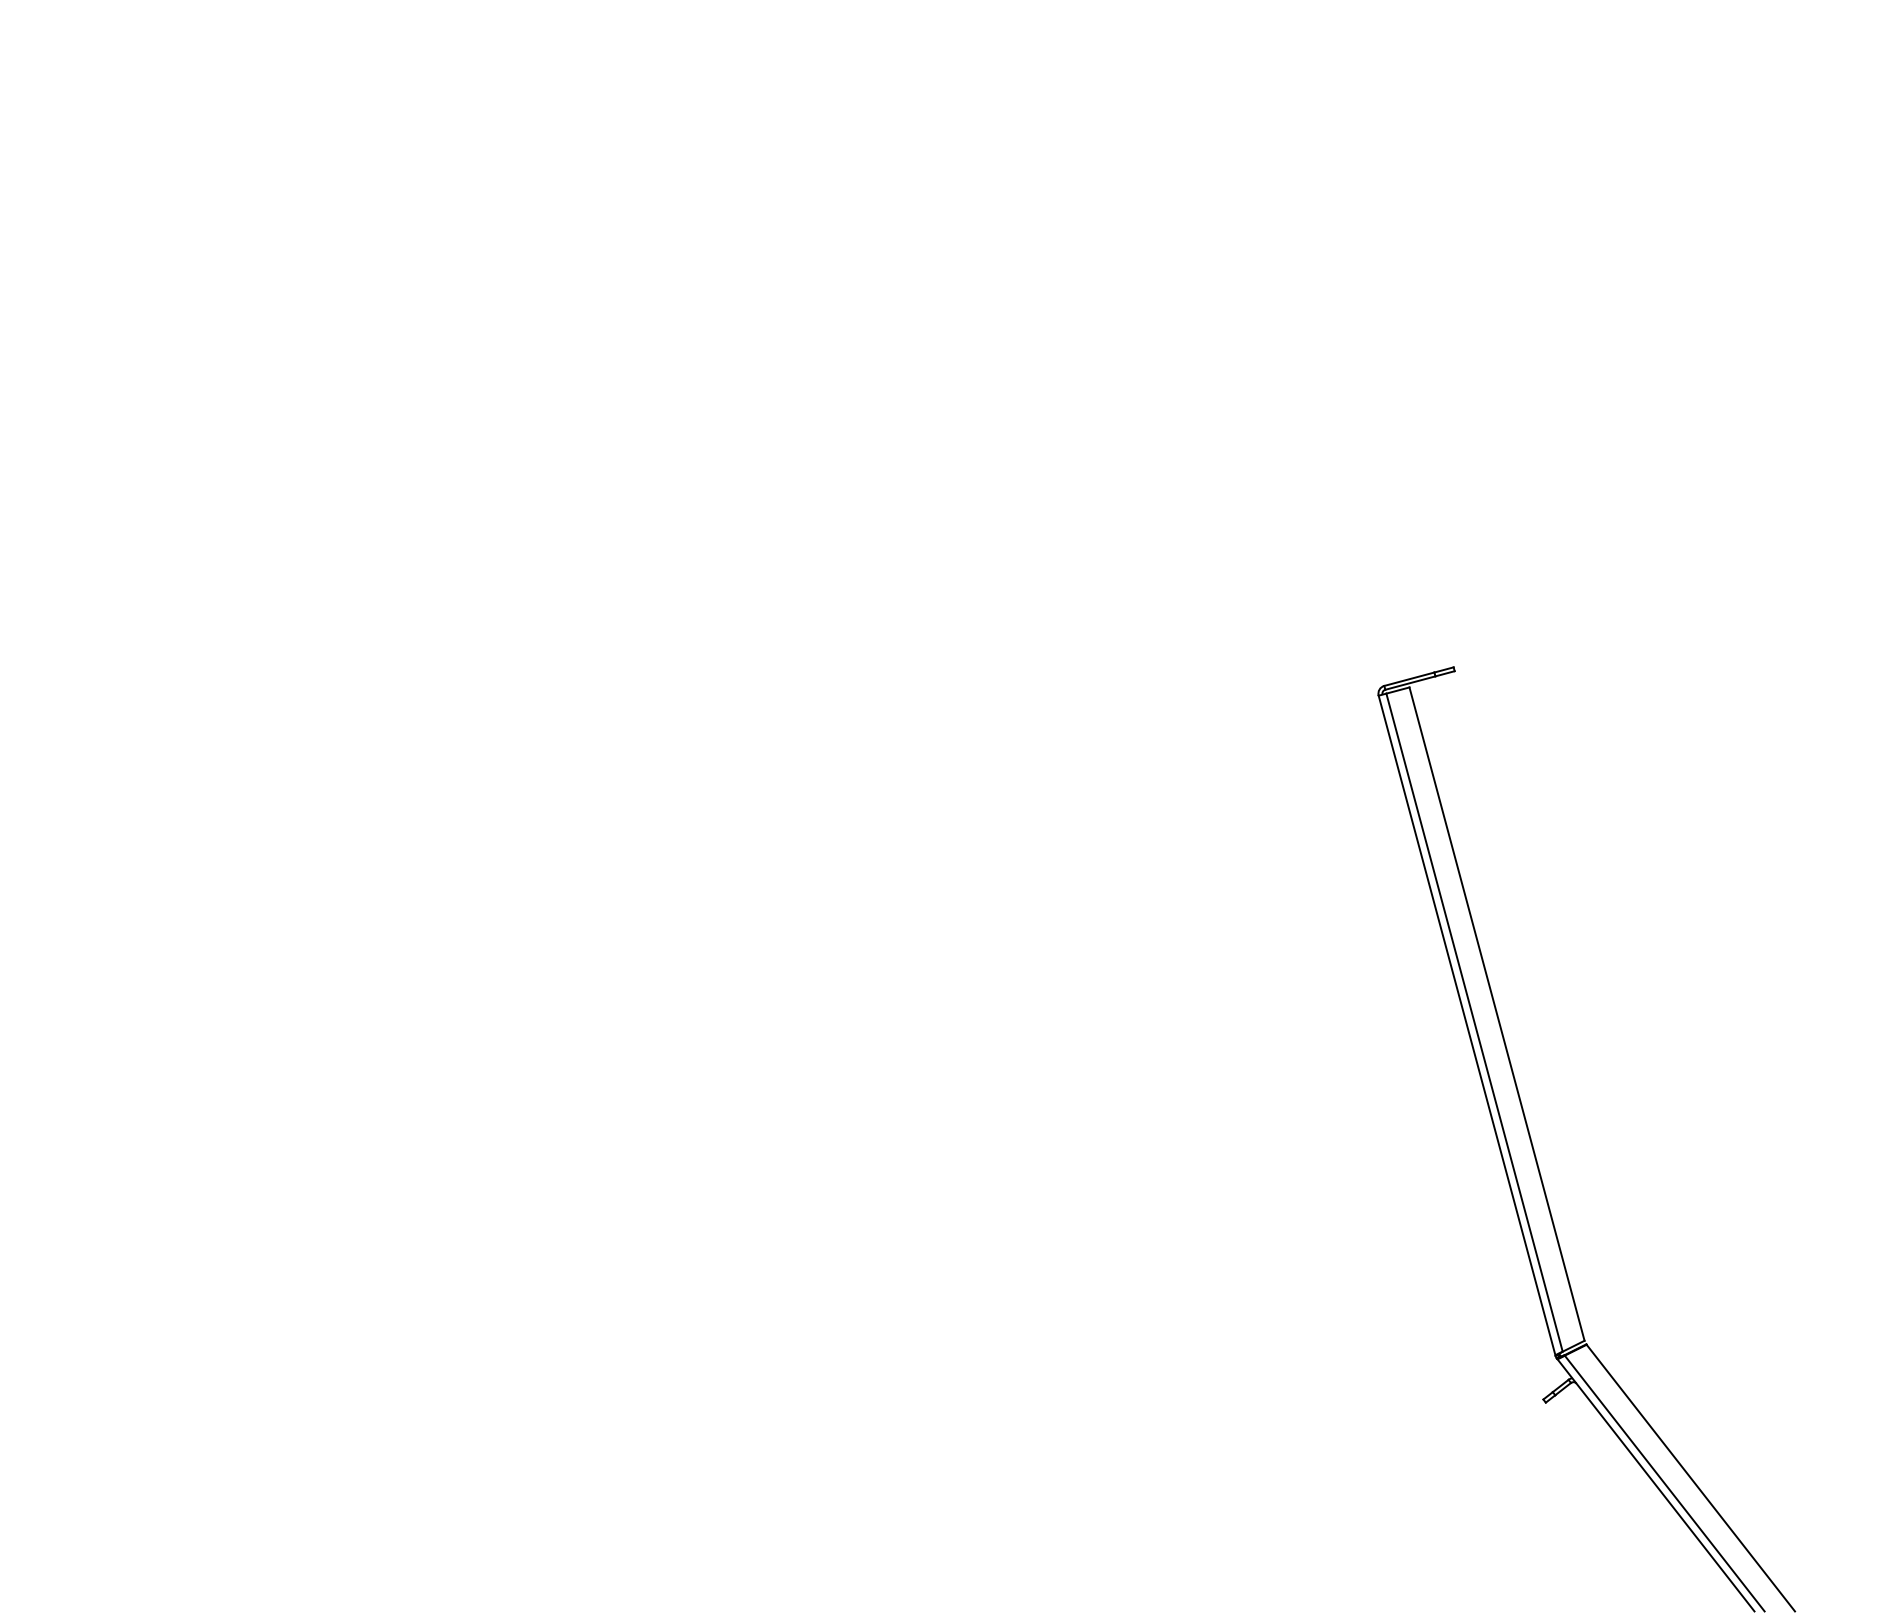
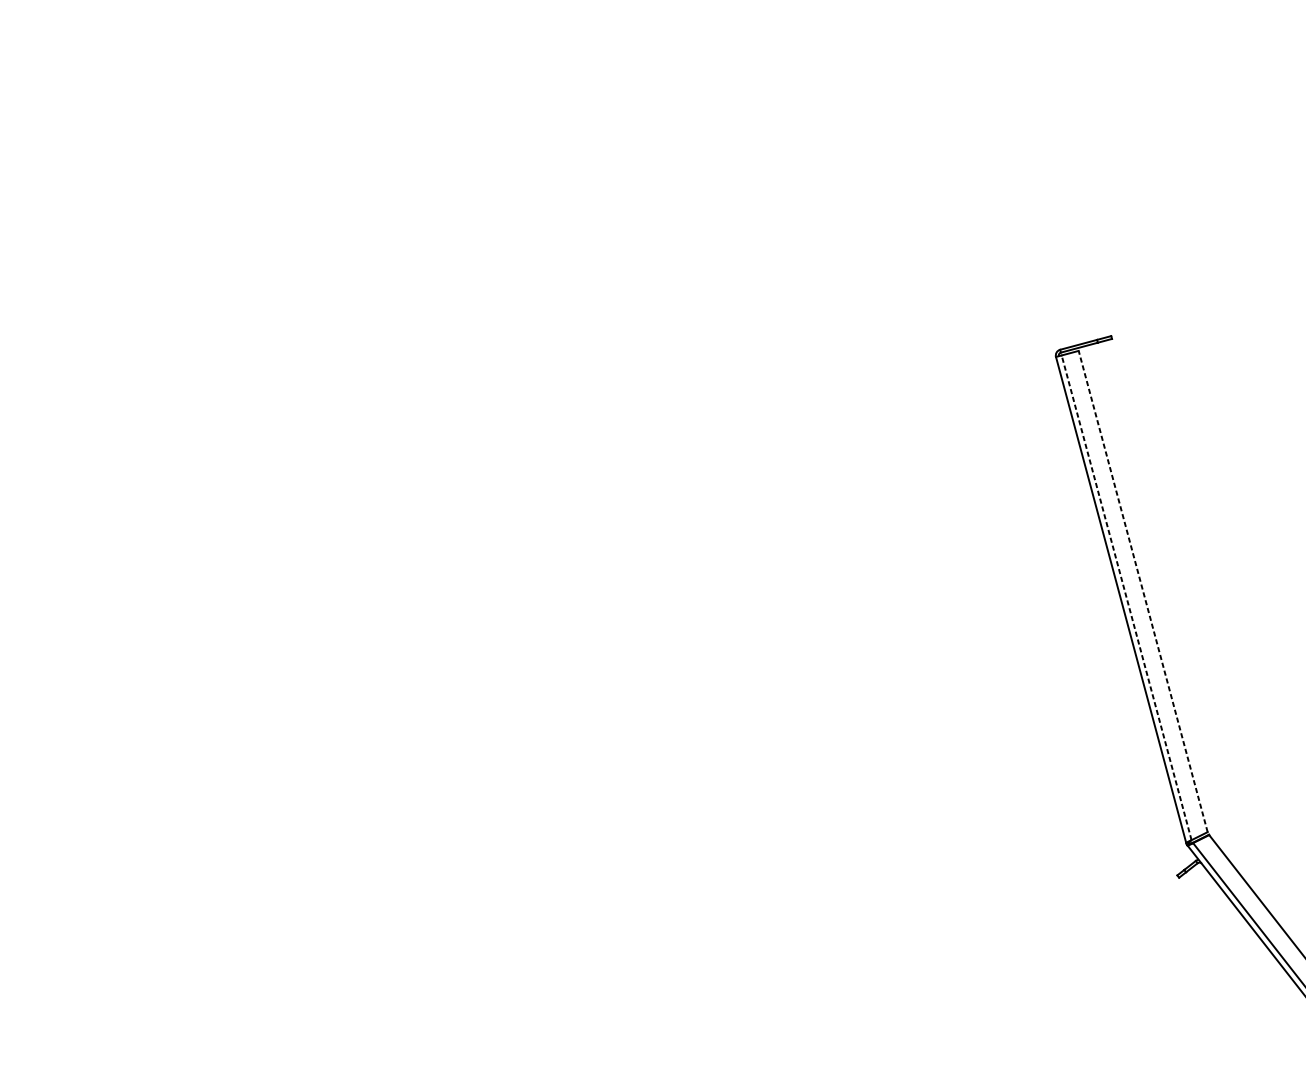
line: (1496, 1013) -> (1142, 591), solid -> dashed
line: (1474, 1022) -> (1126, 597), solid -> dashed

